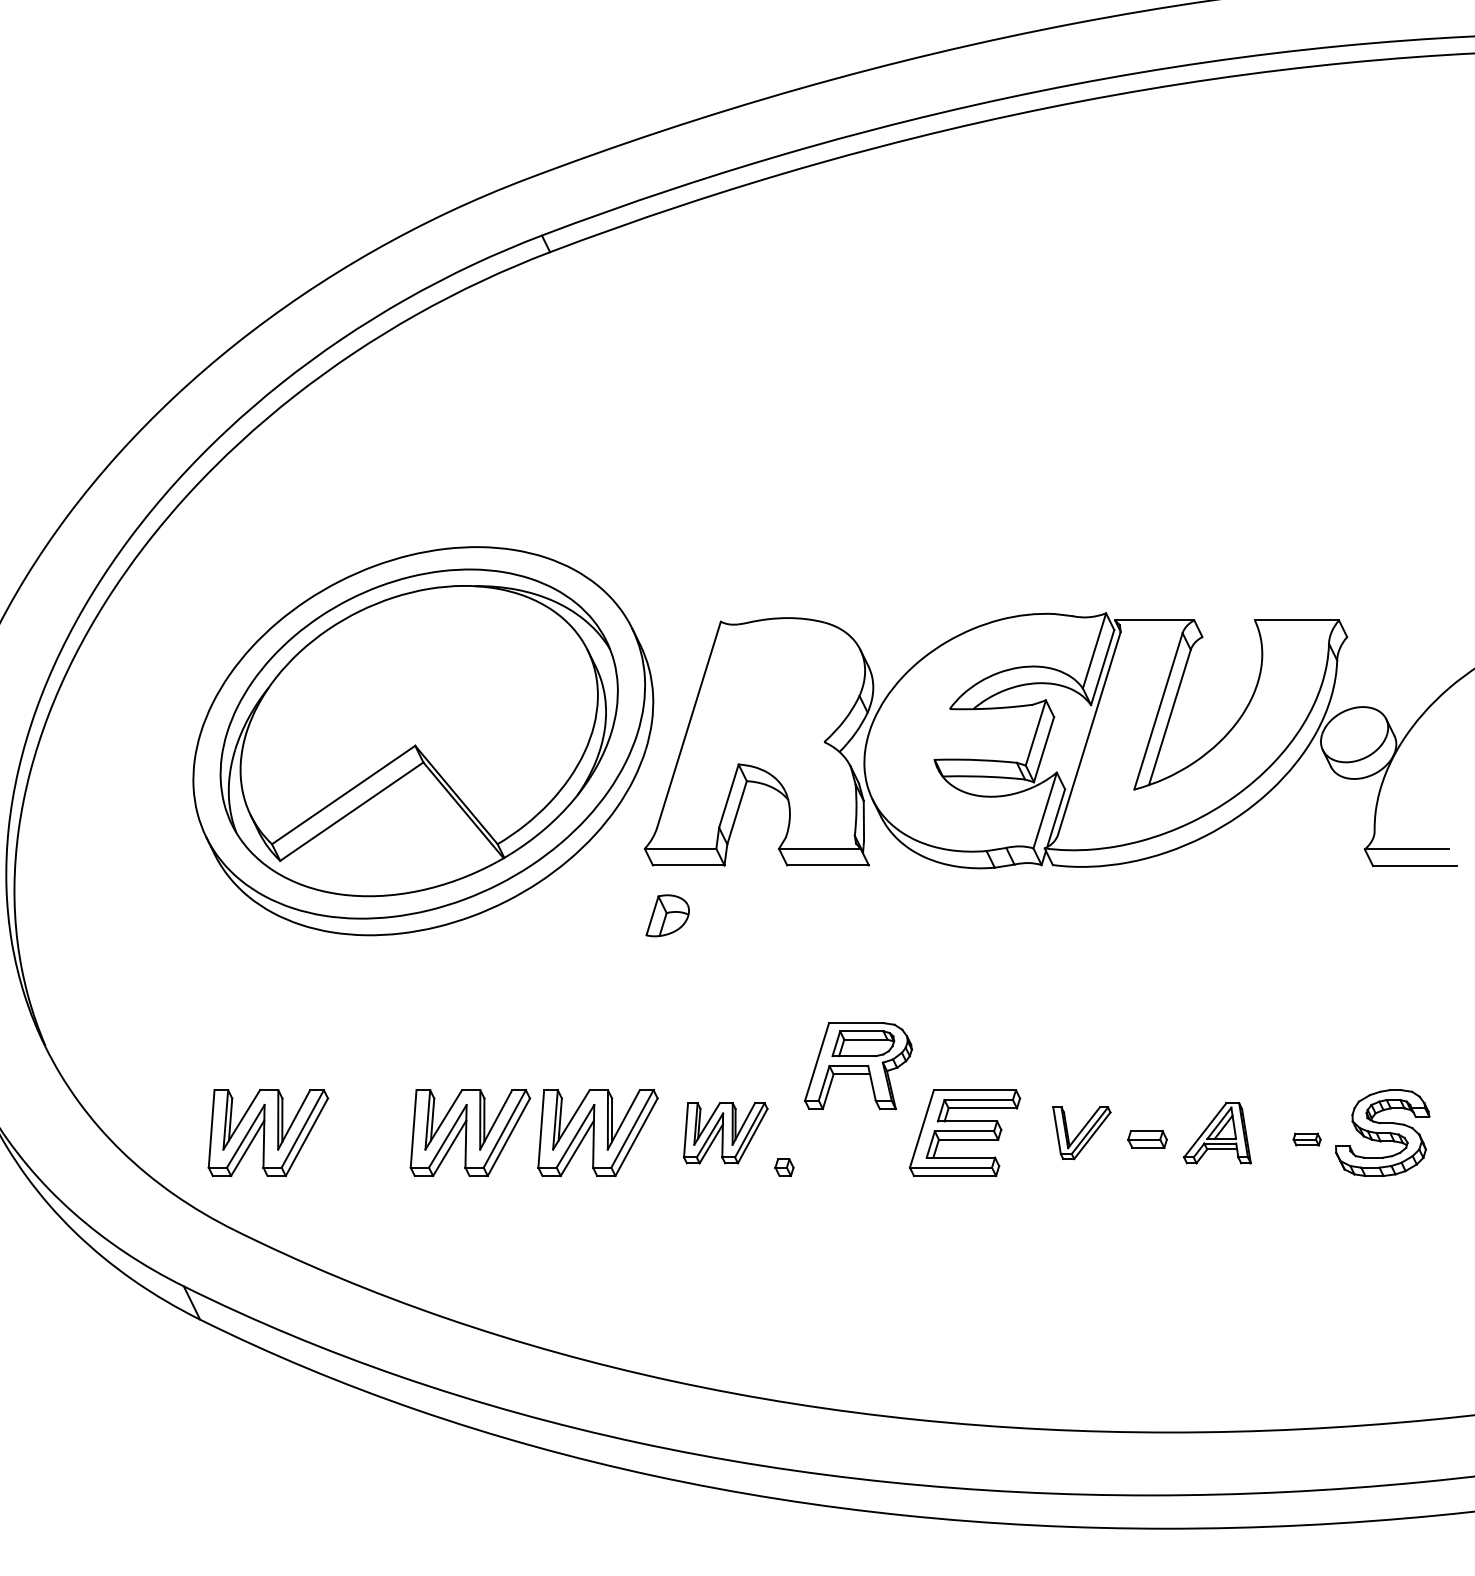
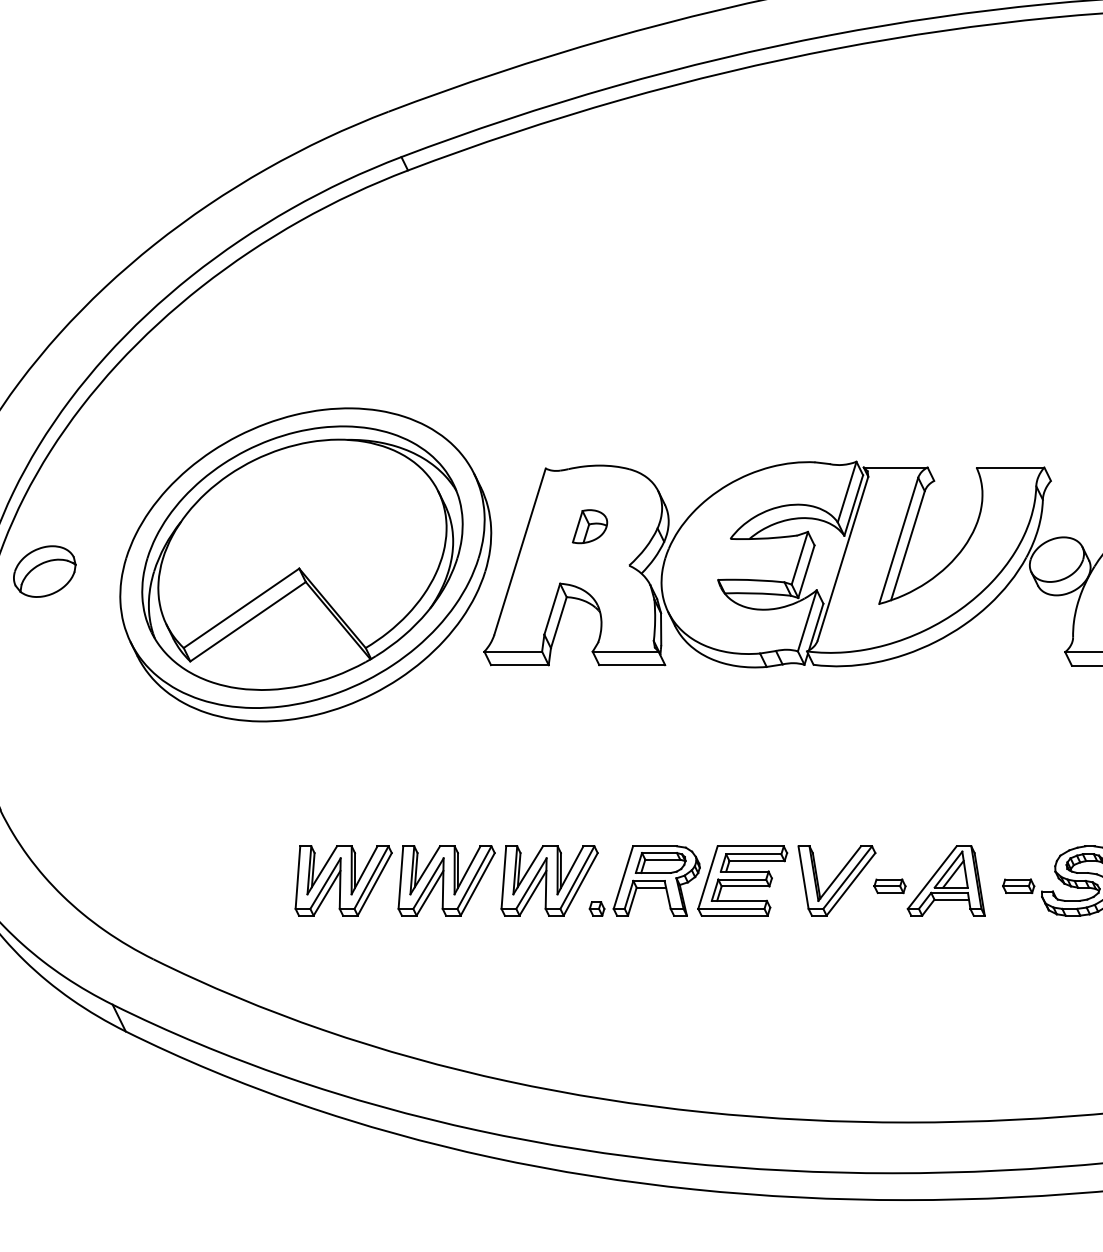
part: (99, 749) -> (44, 571), added
part: (667, 915) -> (589, 526), moved
part: (858, 1066) -> (656, 881), moved
part: (268, 1133) -> (180, 881), removed
part: (725, 1133) -> (549, 881), size x1.43
part: (1081, 1133) -> (836, 881), size x1.67
part: (1217, 1133) -> (946, 881), size x1.43
part: (1306, 1139) -> (1018, 886), size x1.43

